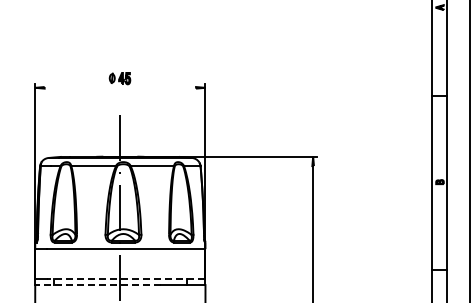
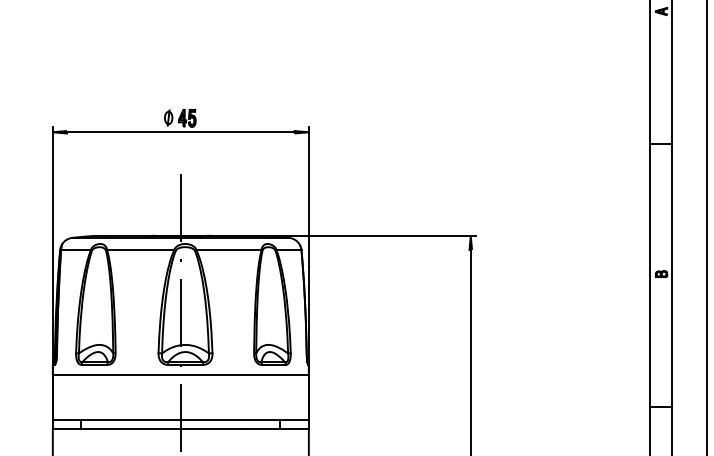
line: (120, 87) -> (181, 131), added
line: (125, 279) -> (188, 420), dashed -> solid
line: (98, 285) -> (147, 429), dashed -> solid

